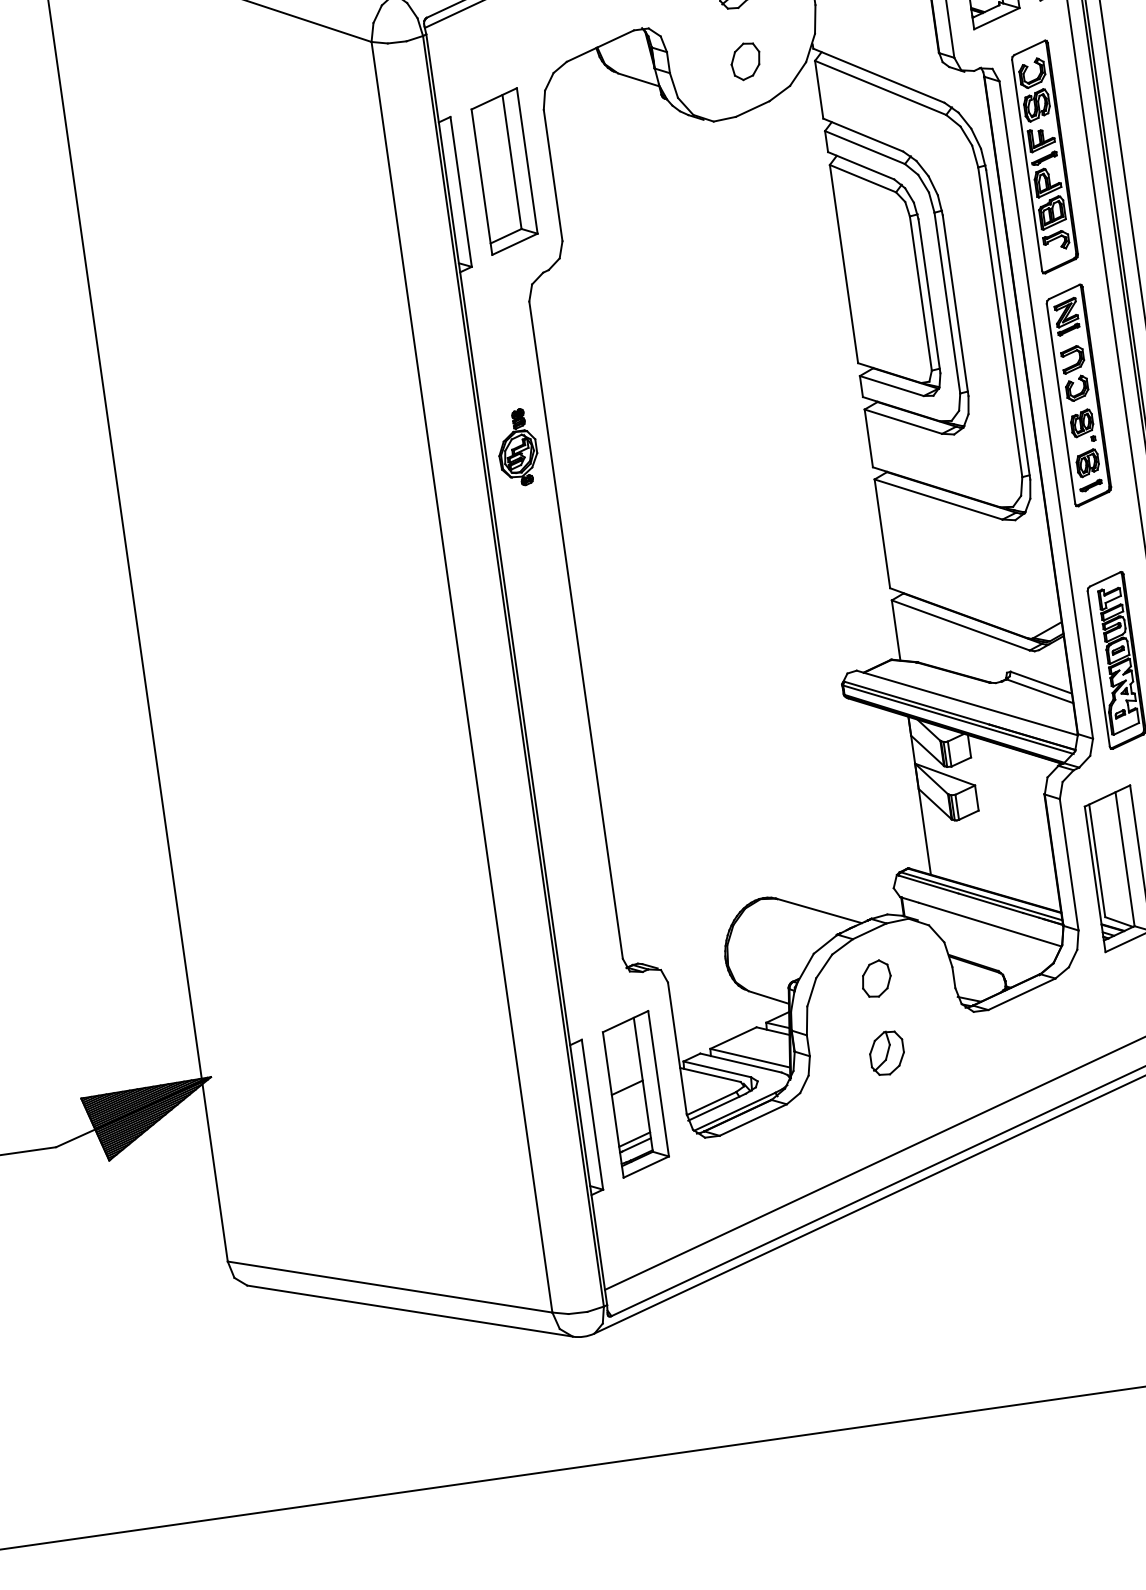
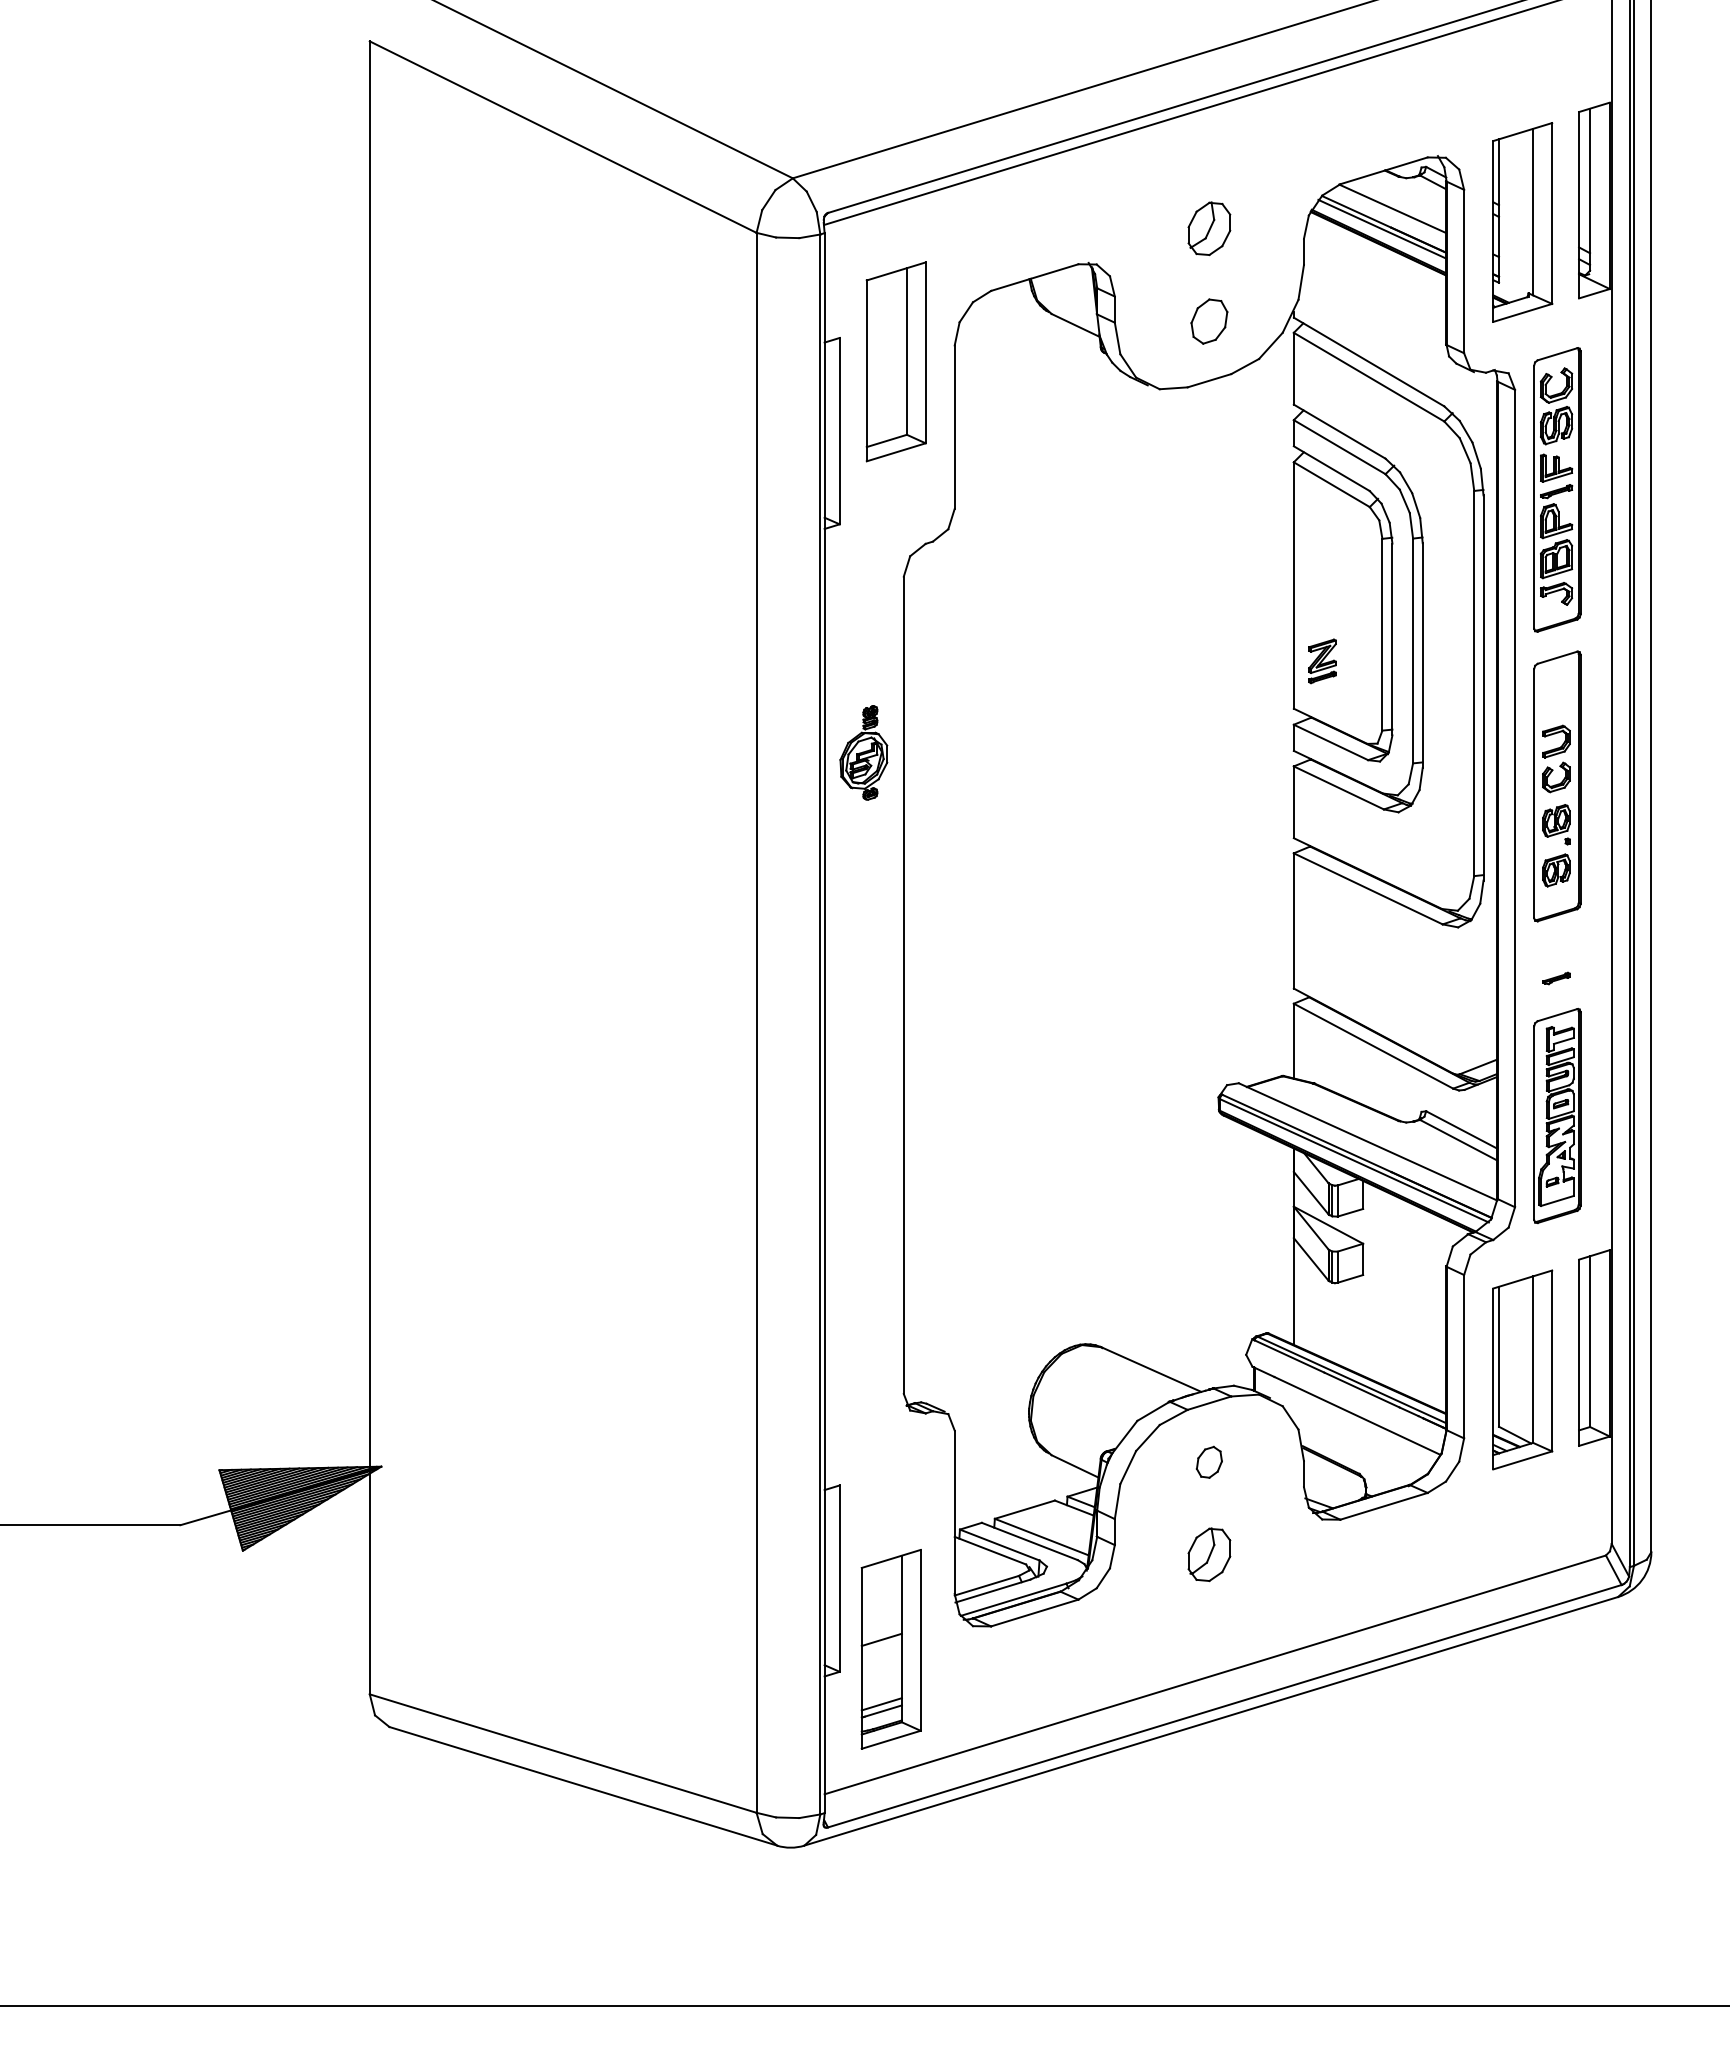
part: (503, 171) -> (895, 361), moved
part: (1067, 316) -> (1322, 661), moved
part: (1091, 485) -> (1556, 978), moved
part: (876, 979) -> (1209, 1462), size x0.7
part: (635, 1094) -> (890, 1649), moved

